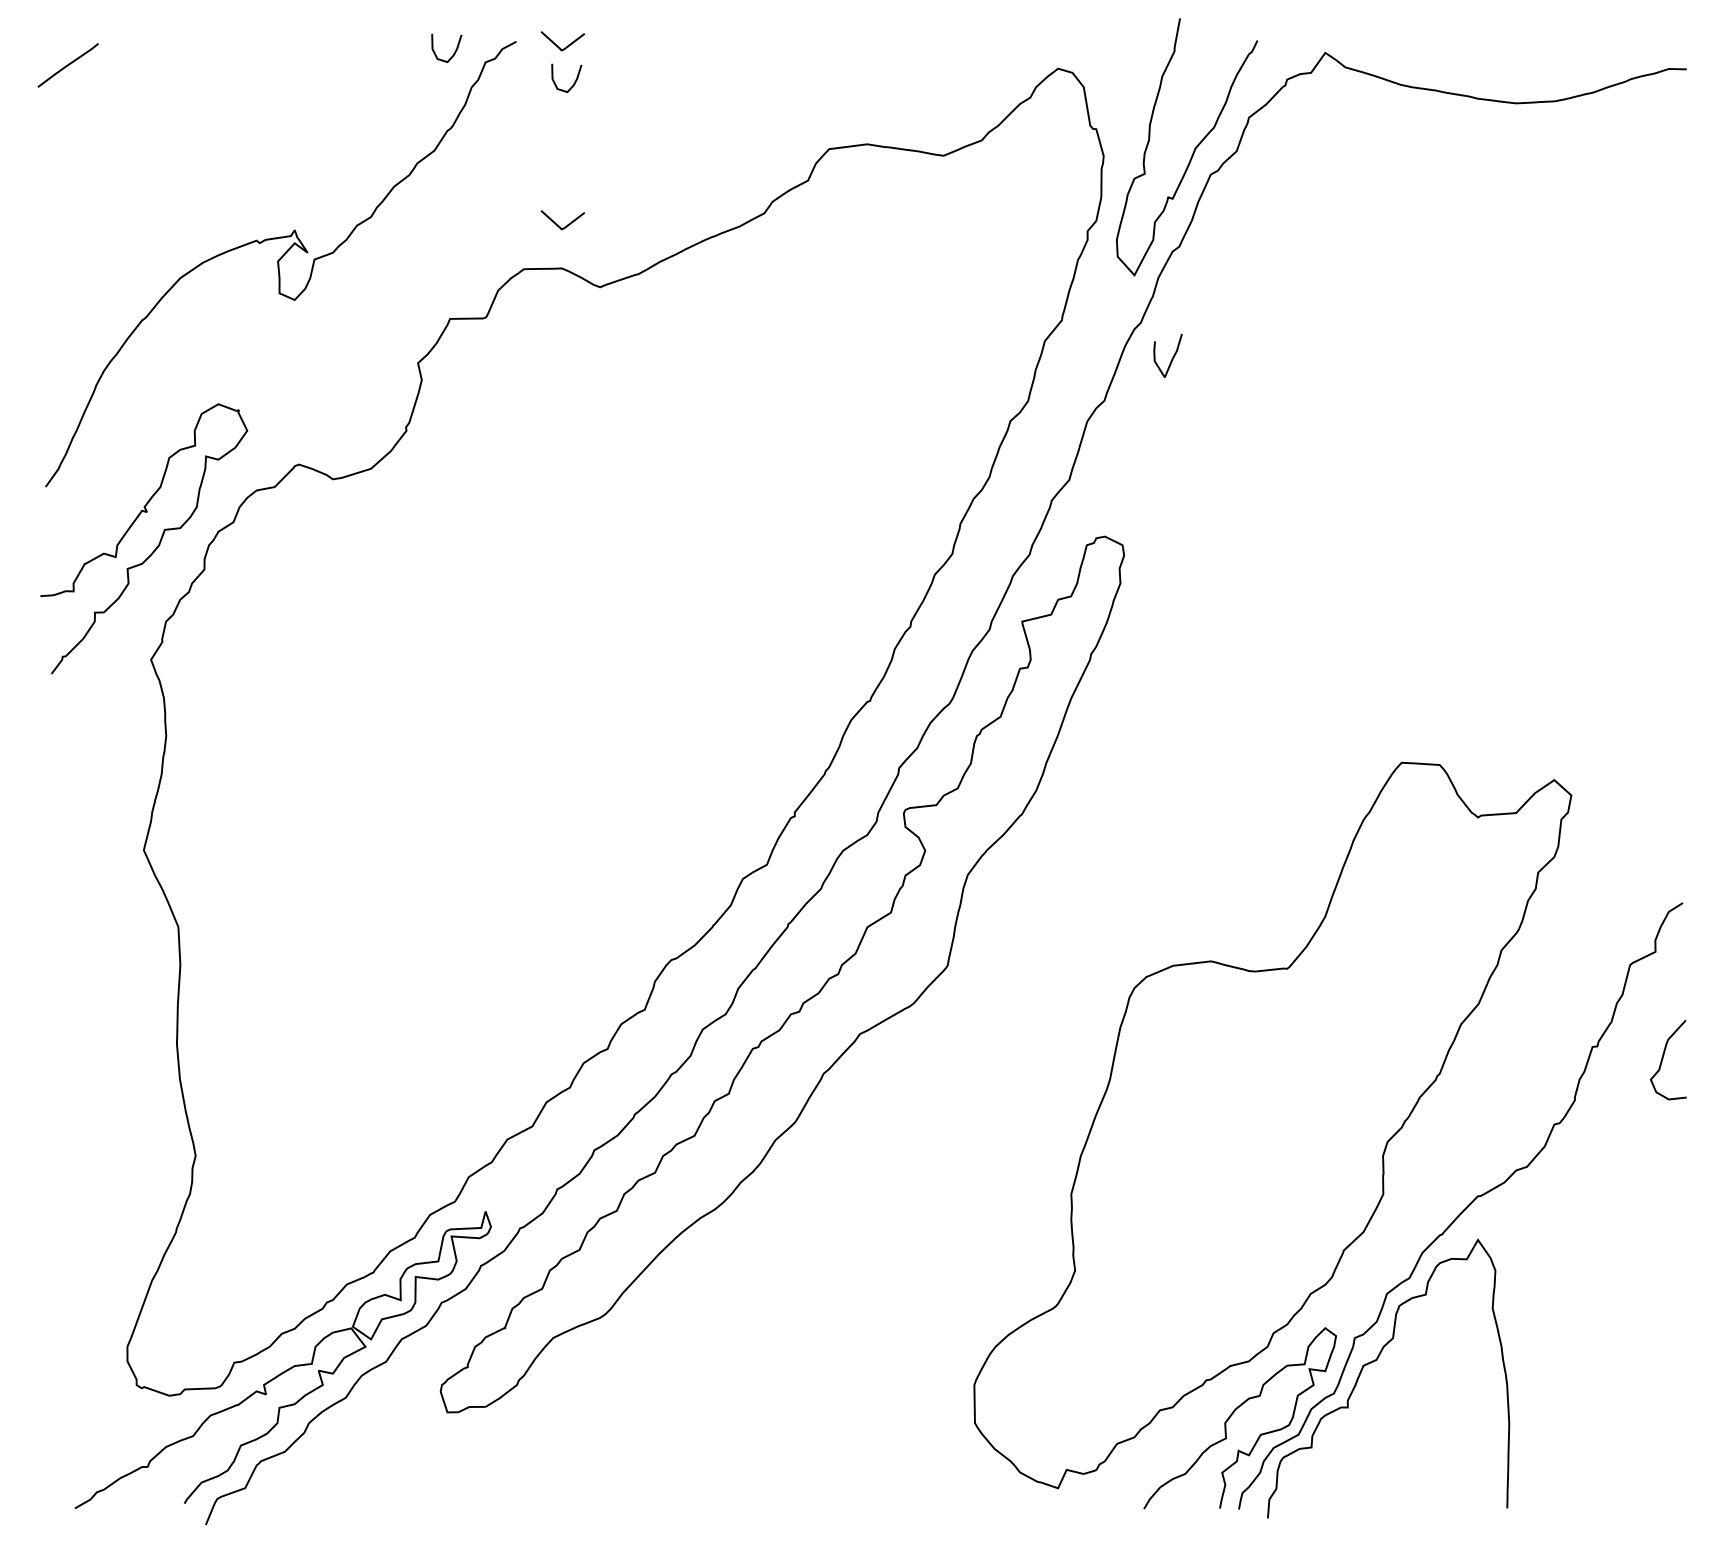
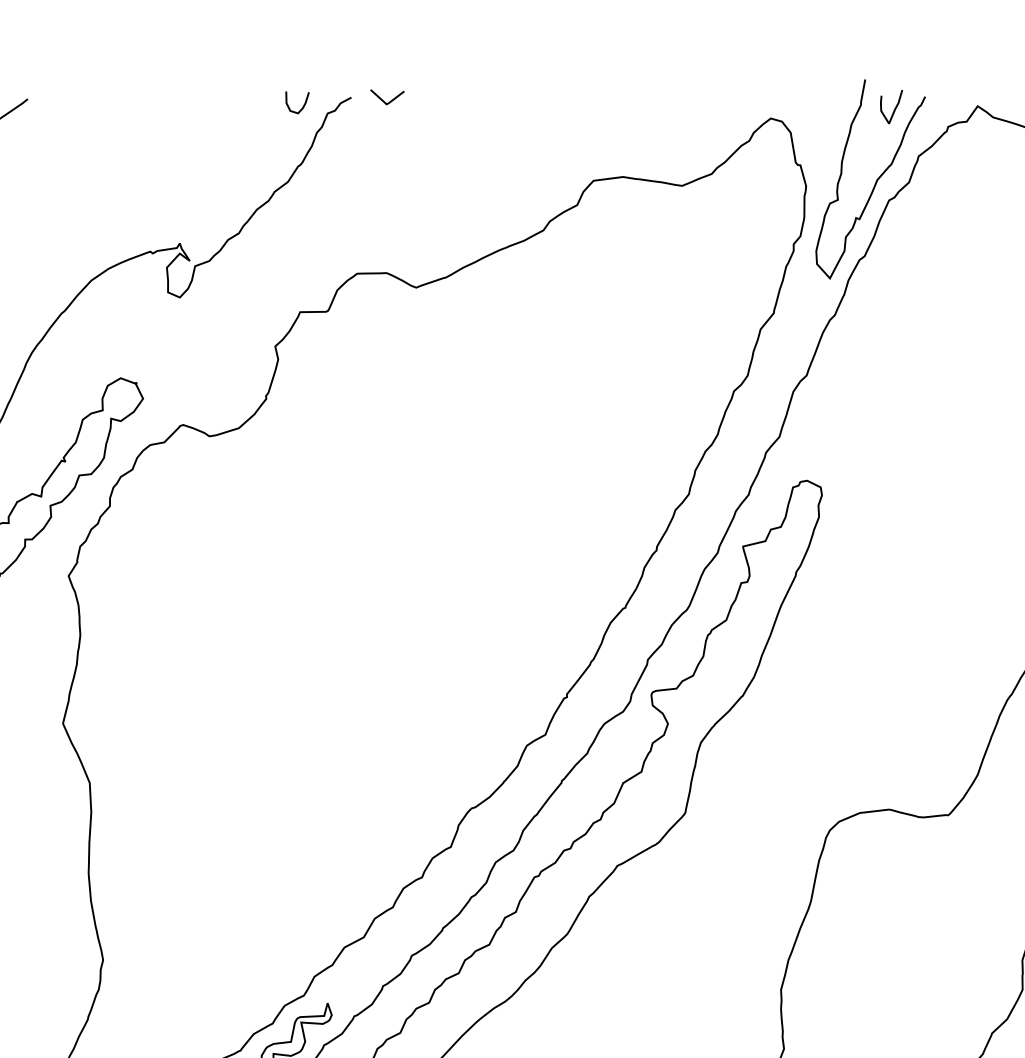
curve: (574, 81) -> (396, 128), removed
curve: (559, 225) -> (384, 239), removed
curve: (1171, 358) -> (894, 109), moved

